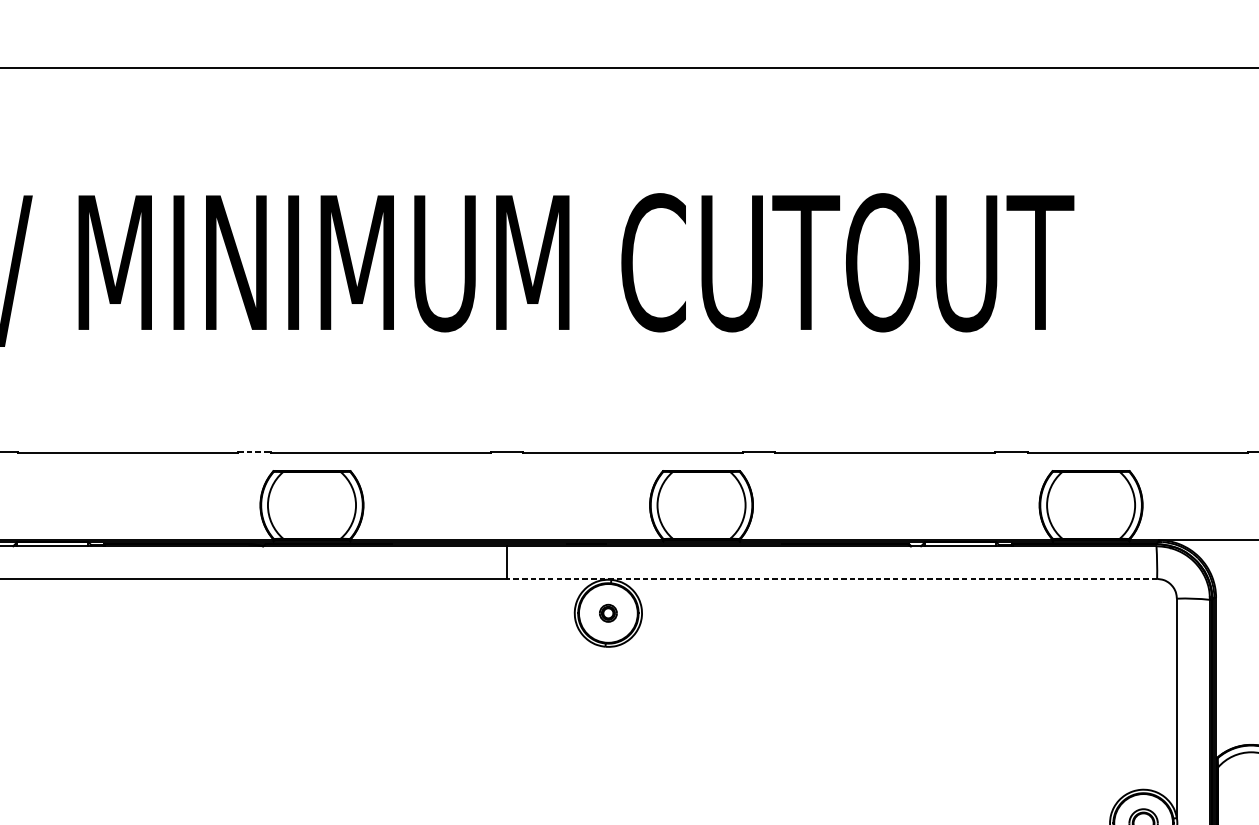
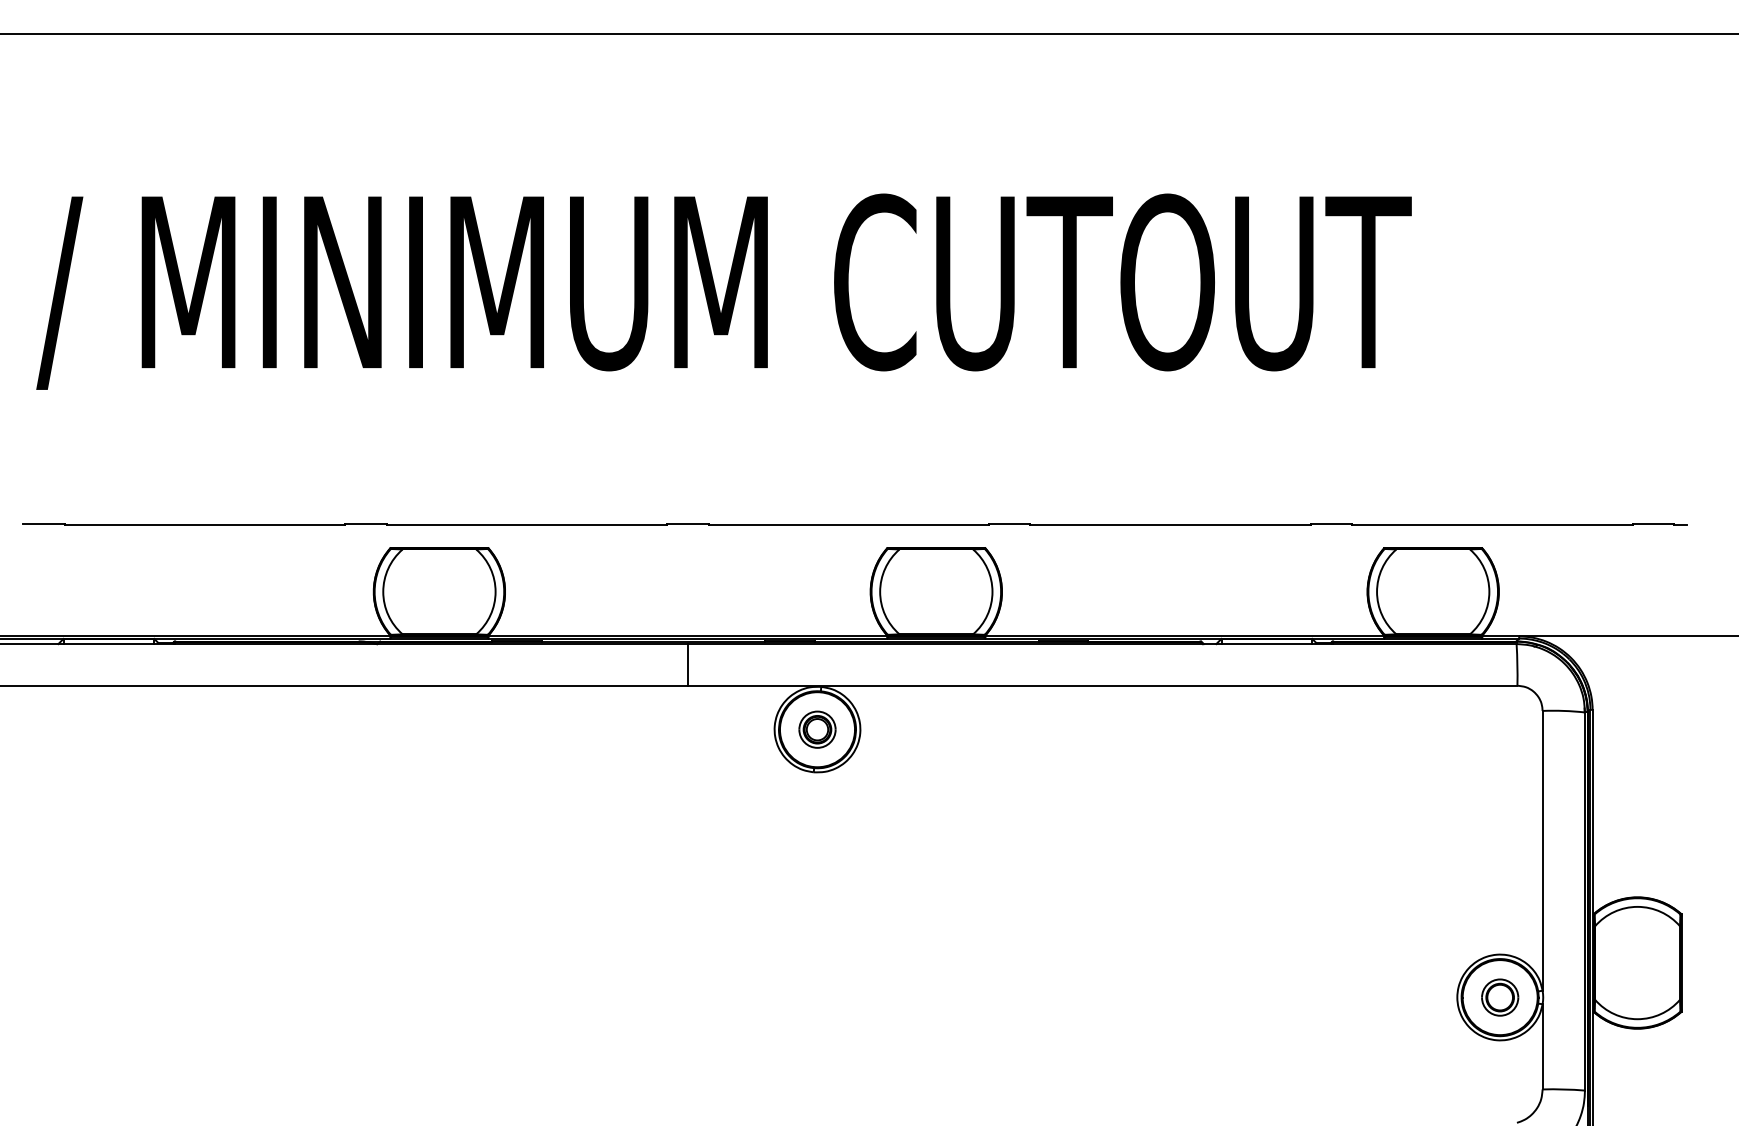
line: (254, 451) -> (365, 523), dashed -> solid
line: (831, 578) -> (1102, 685), dashed -> solid
part: (608, 613) -> (817, 729), size x1.67

